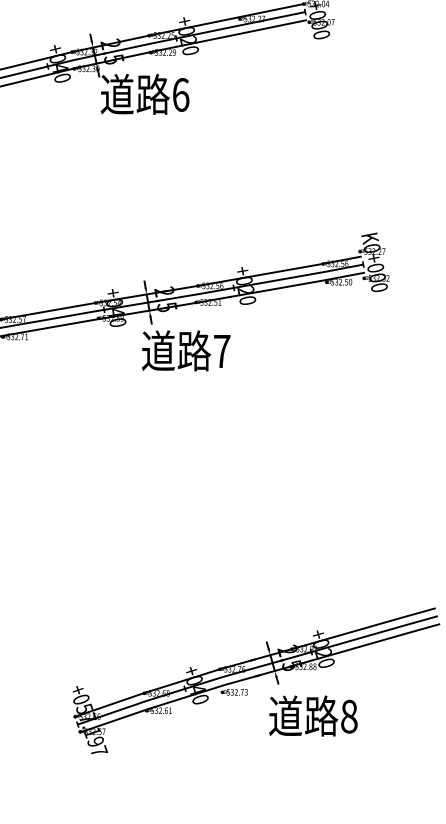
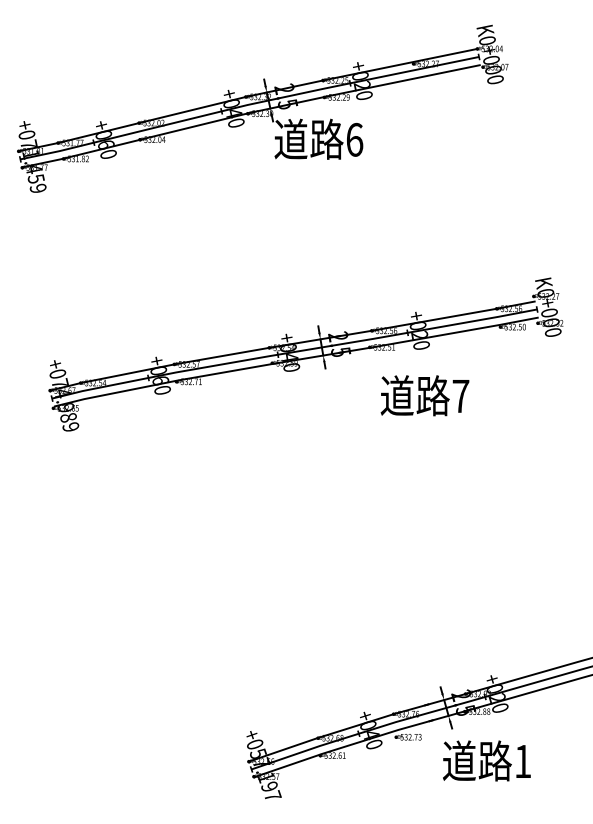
text: (185, 350) -> (424, 395), moved
text: (349, 716) -> (523, 761), 8 -> 1

